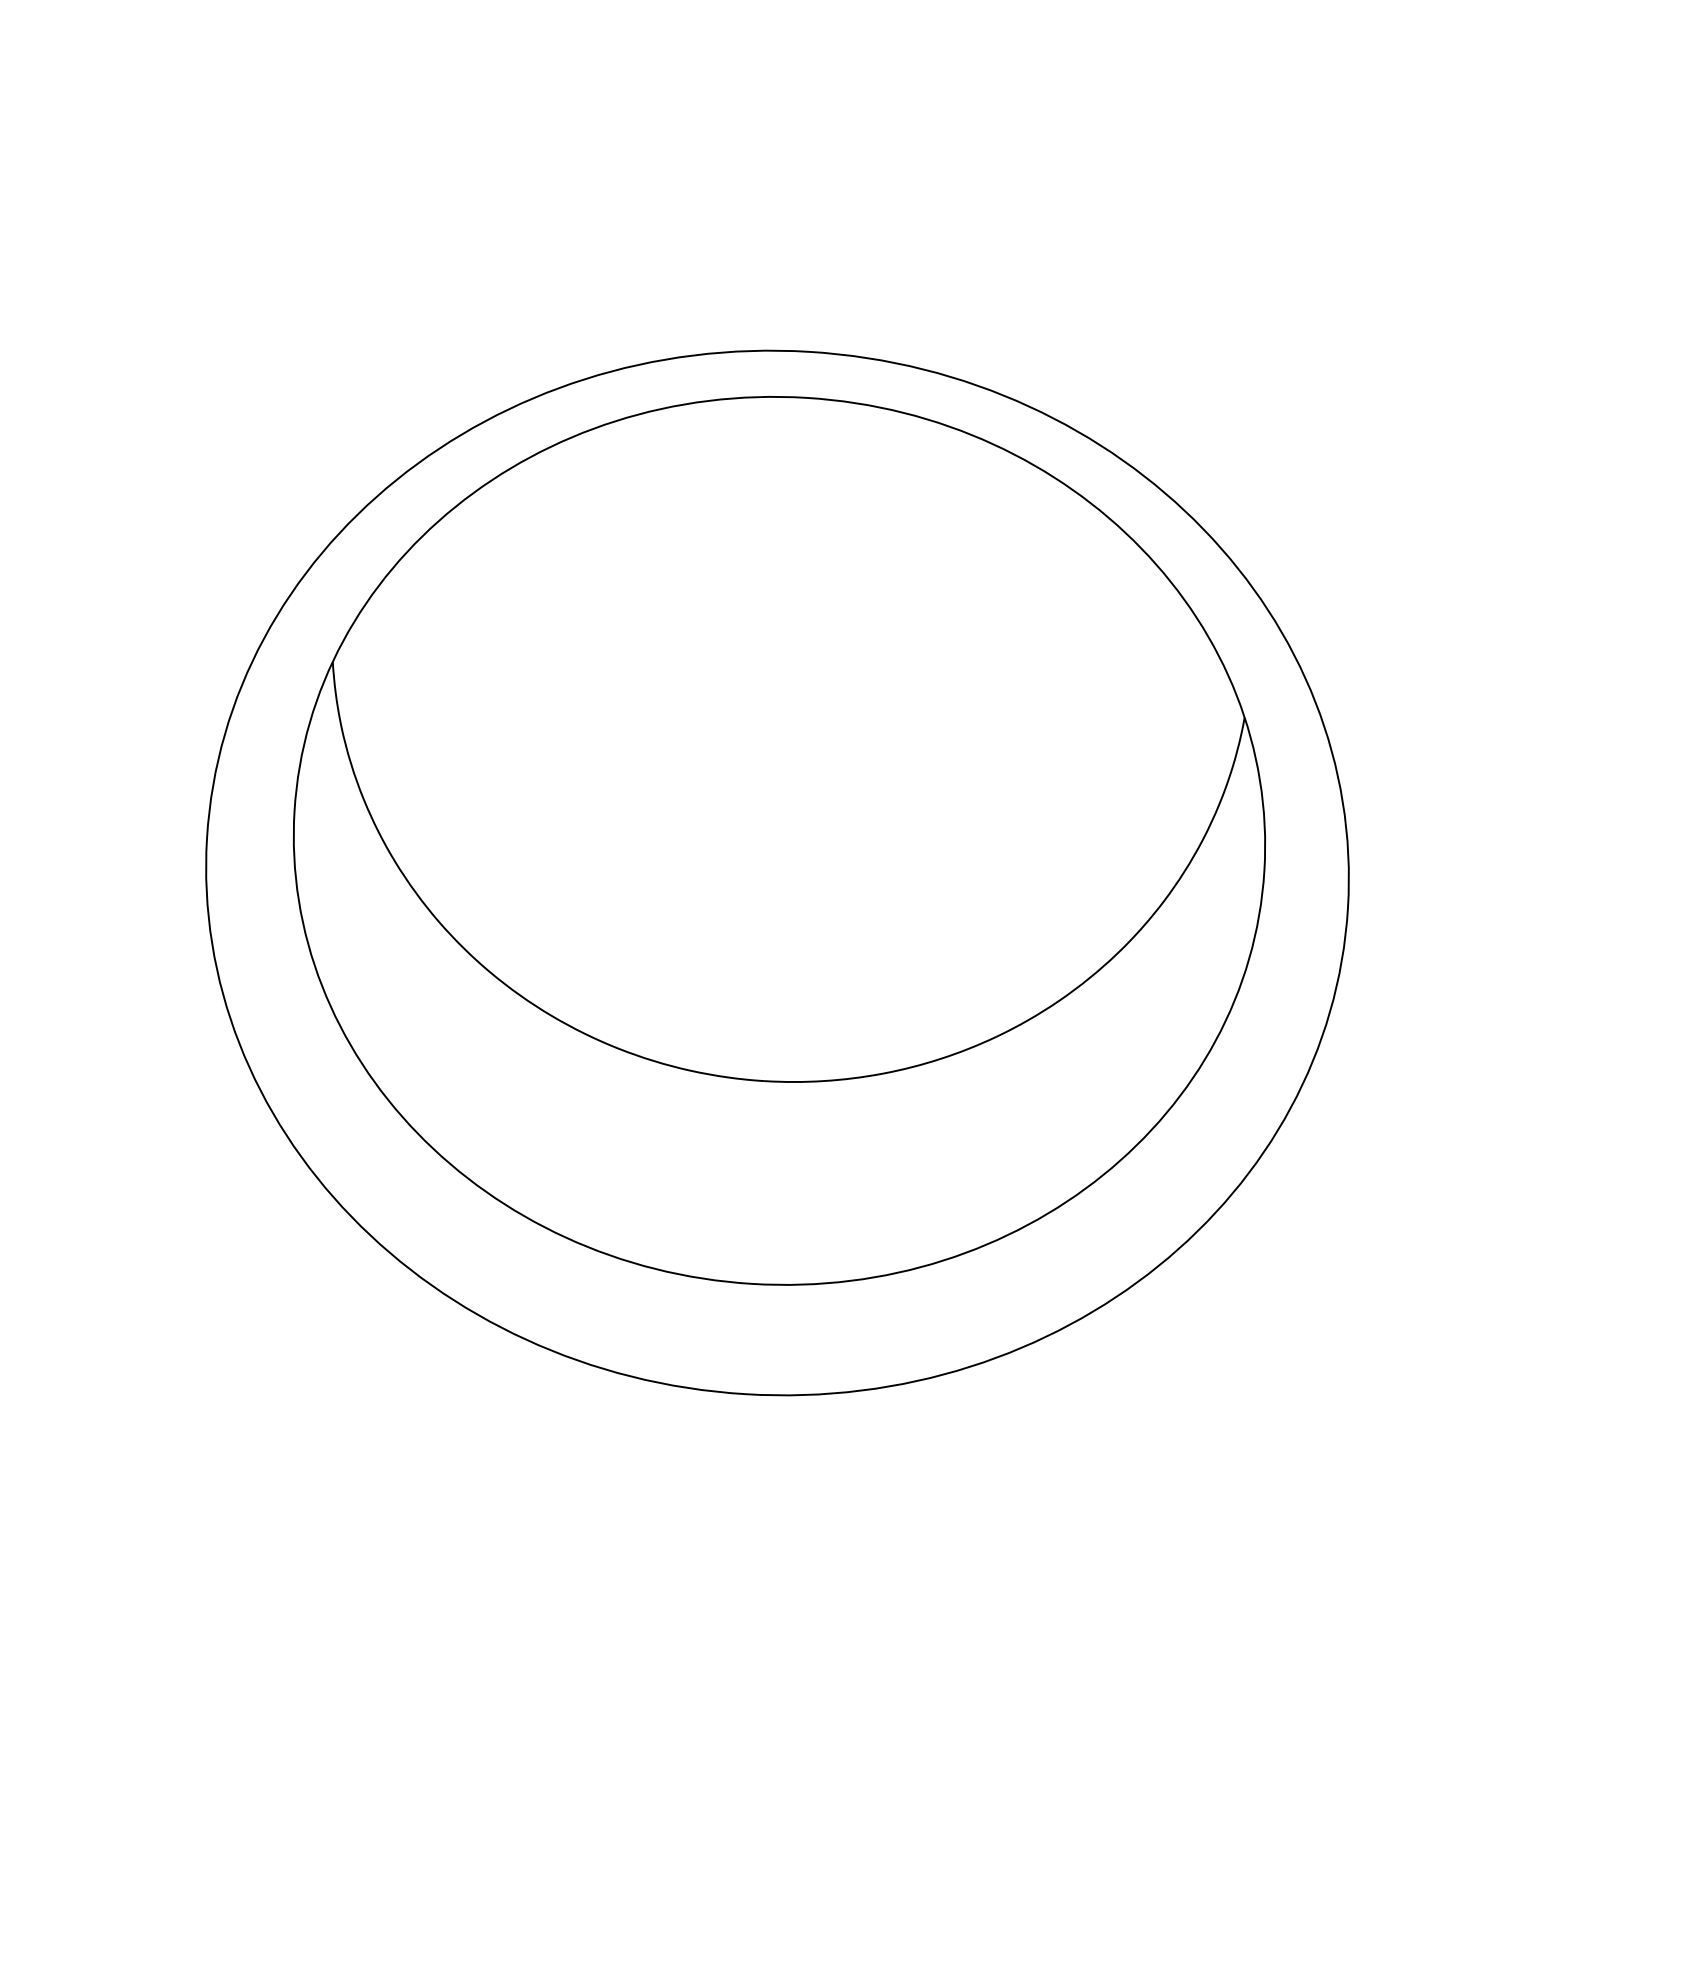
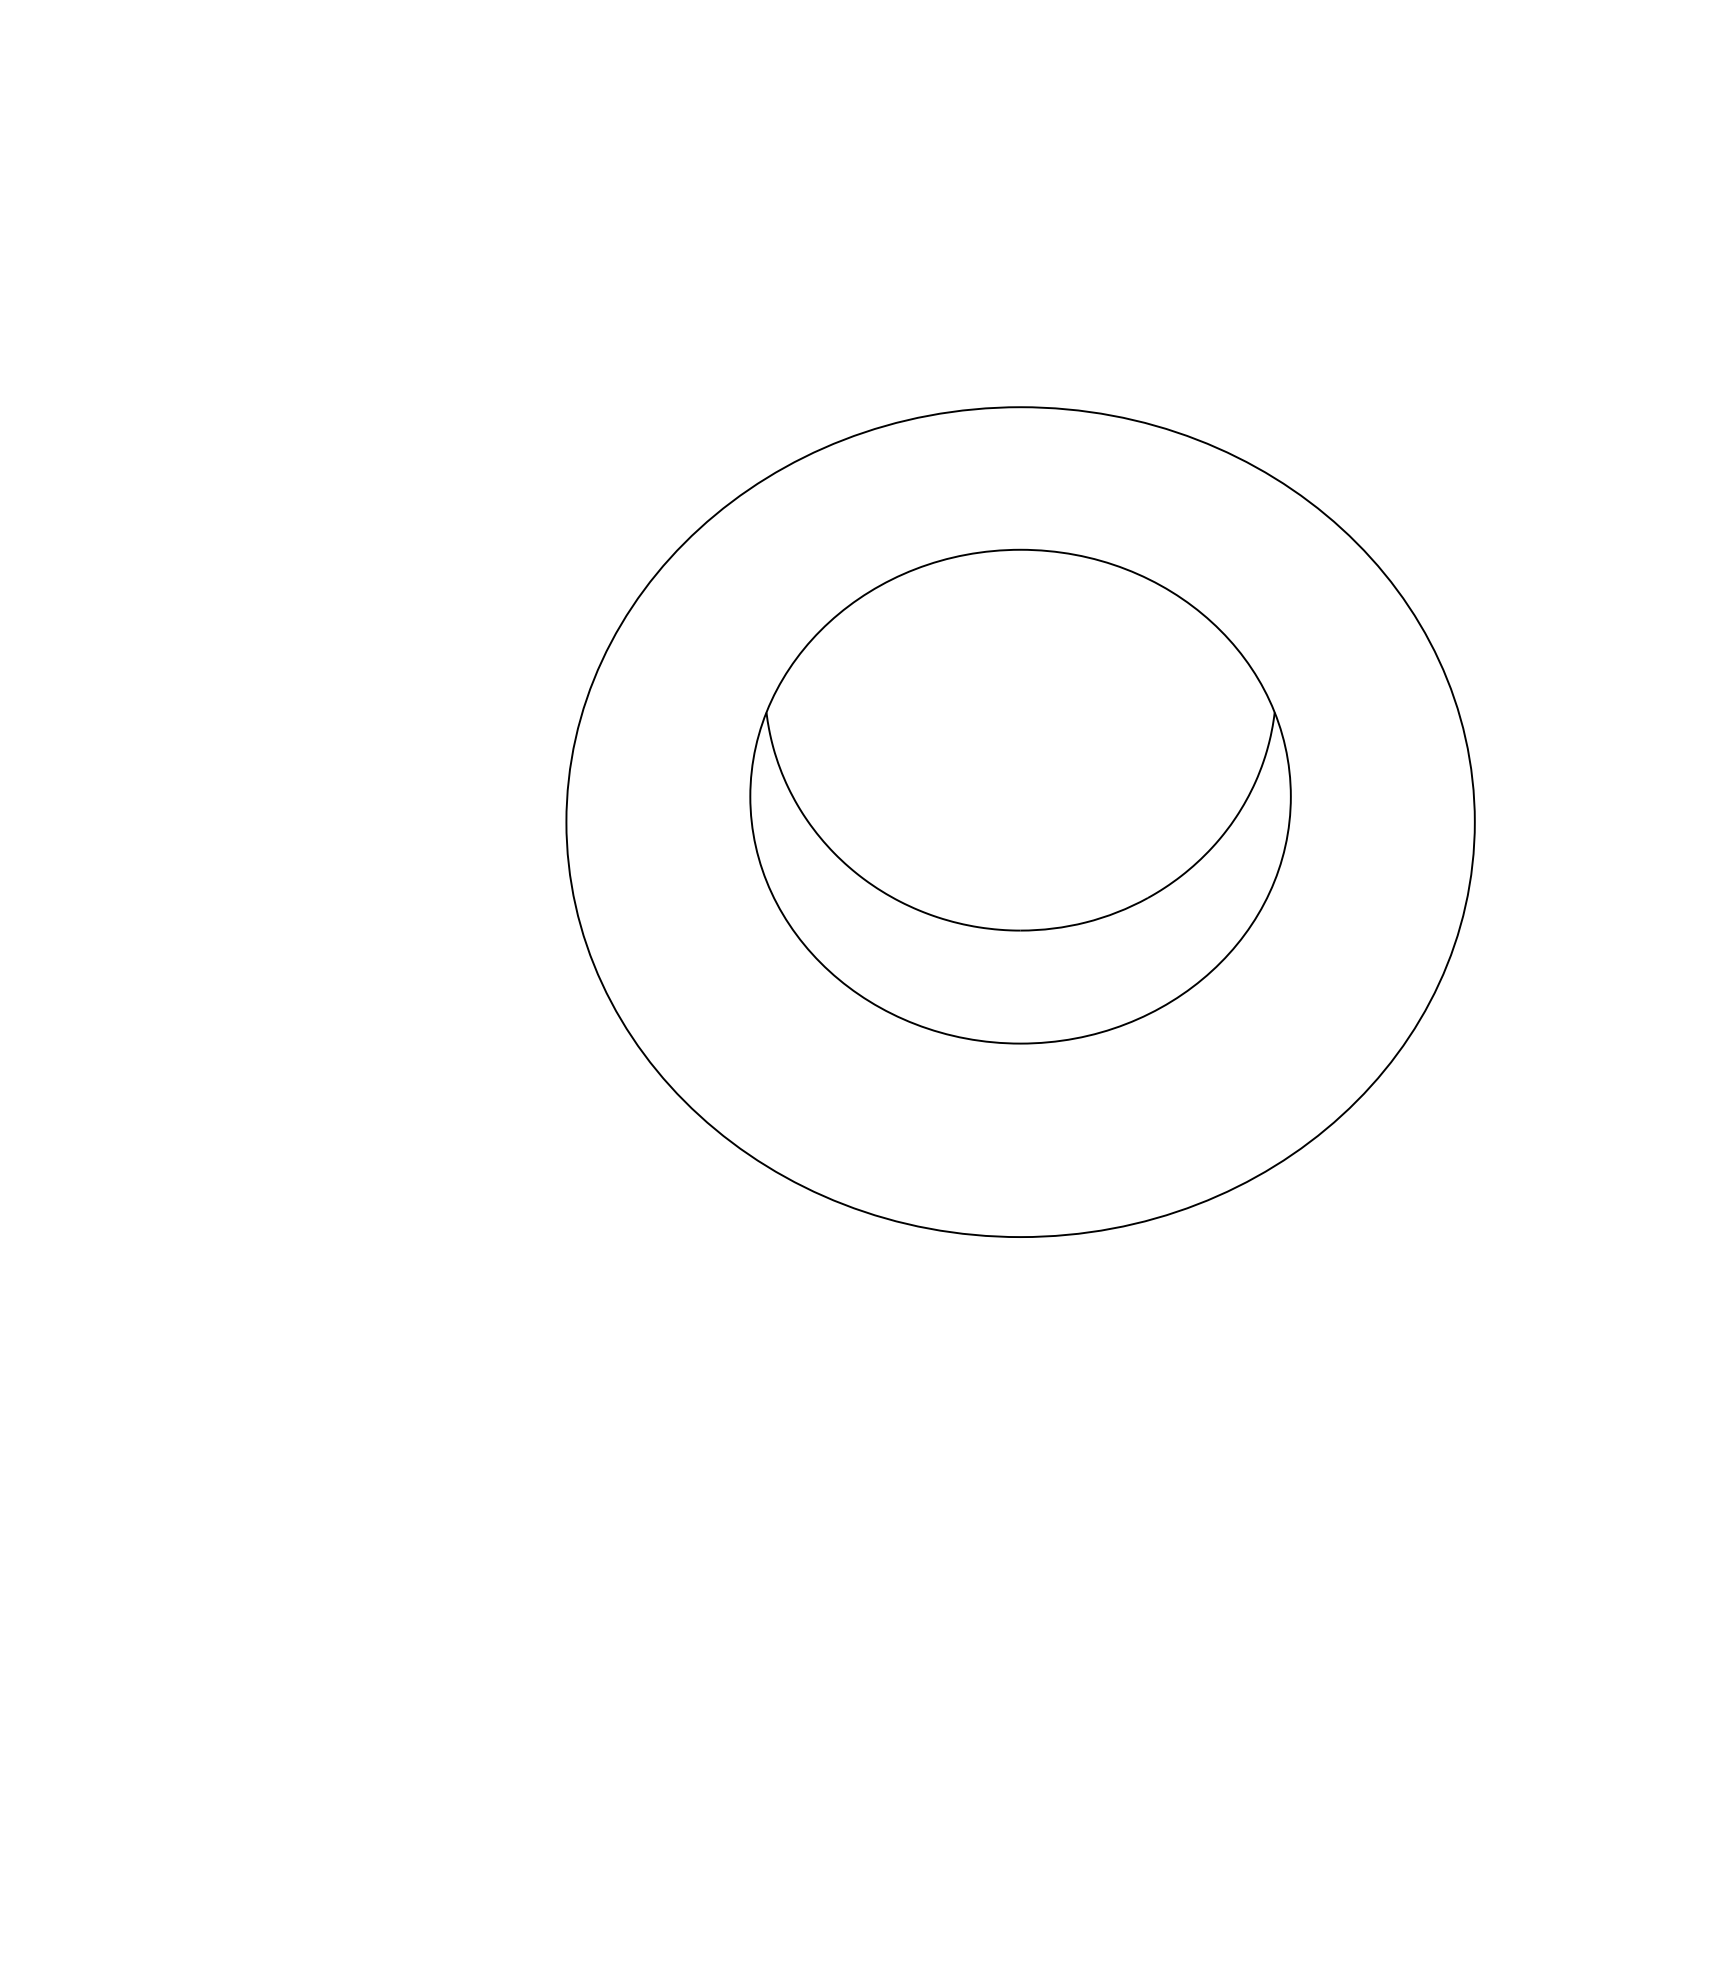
part: (779, 840) -> (1020, 796), size x0.7

